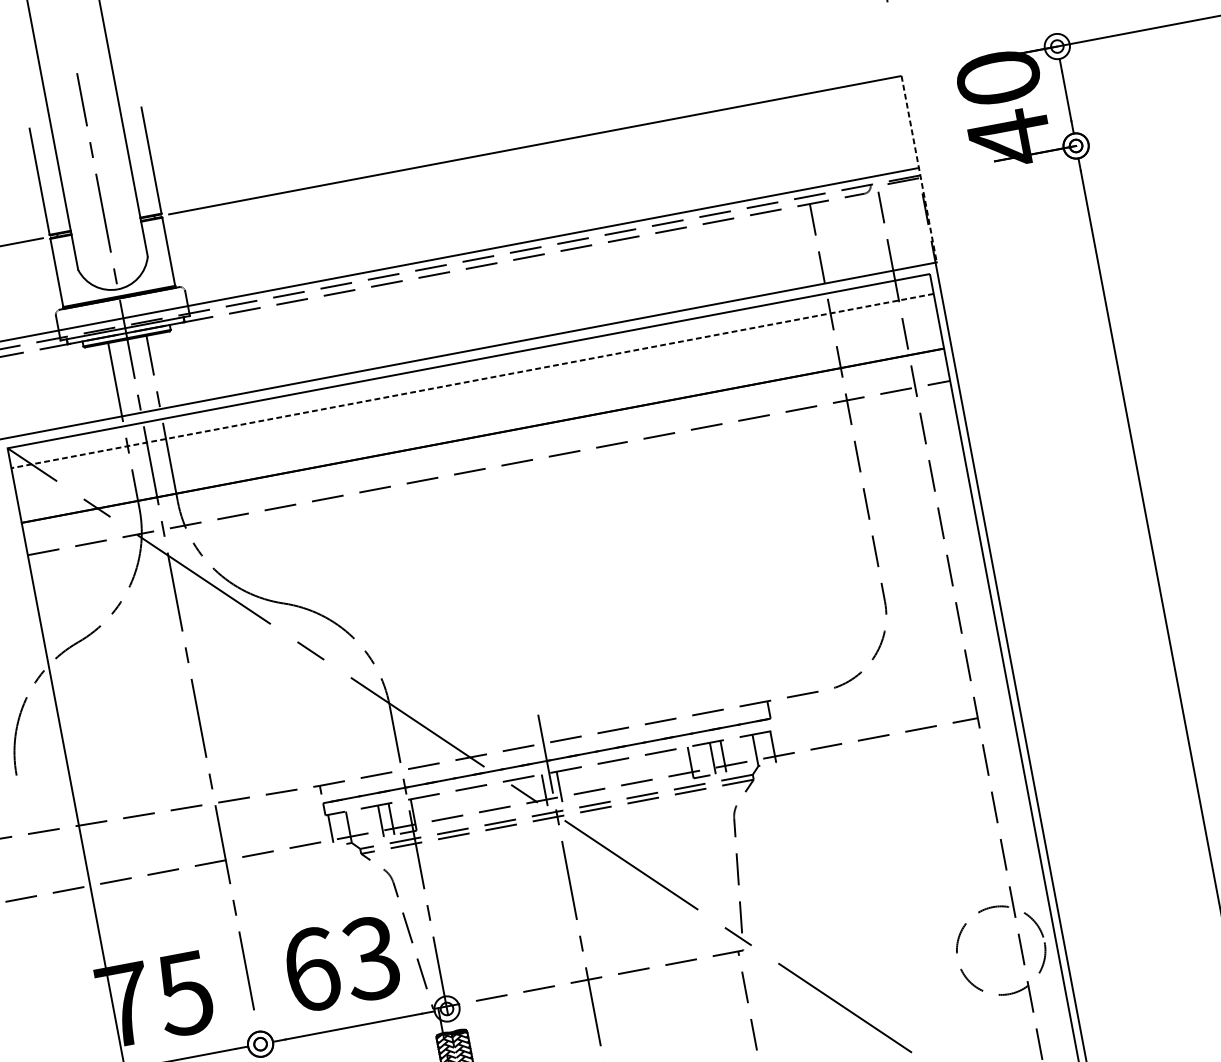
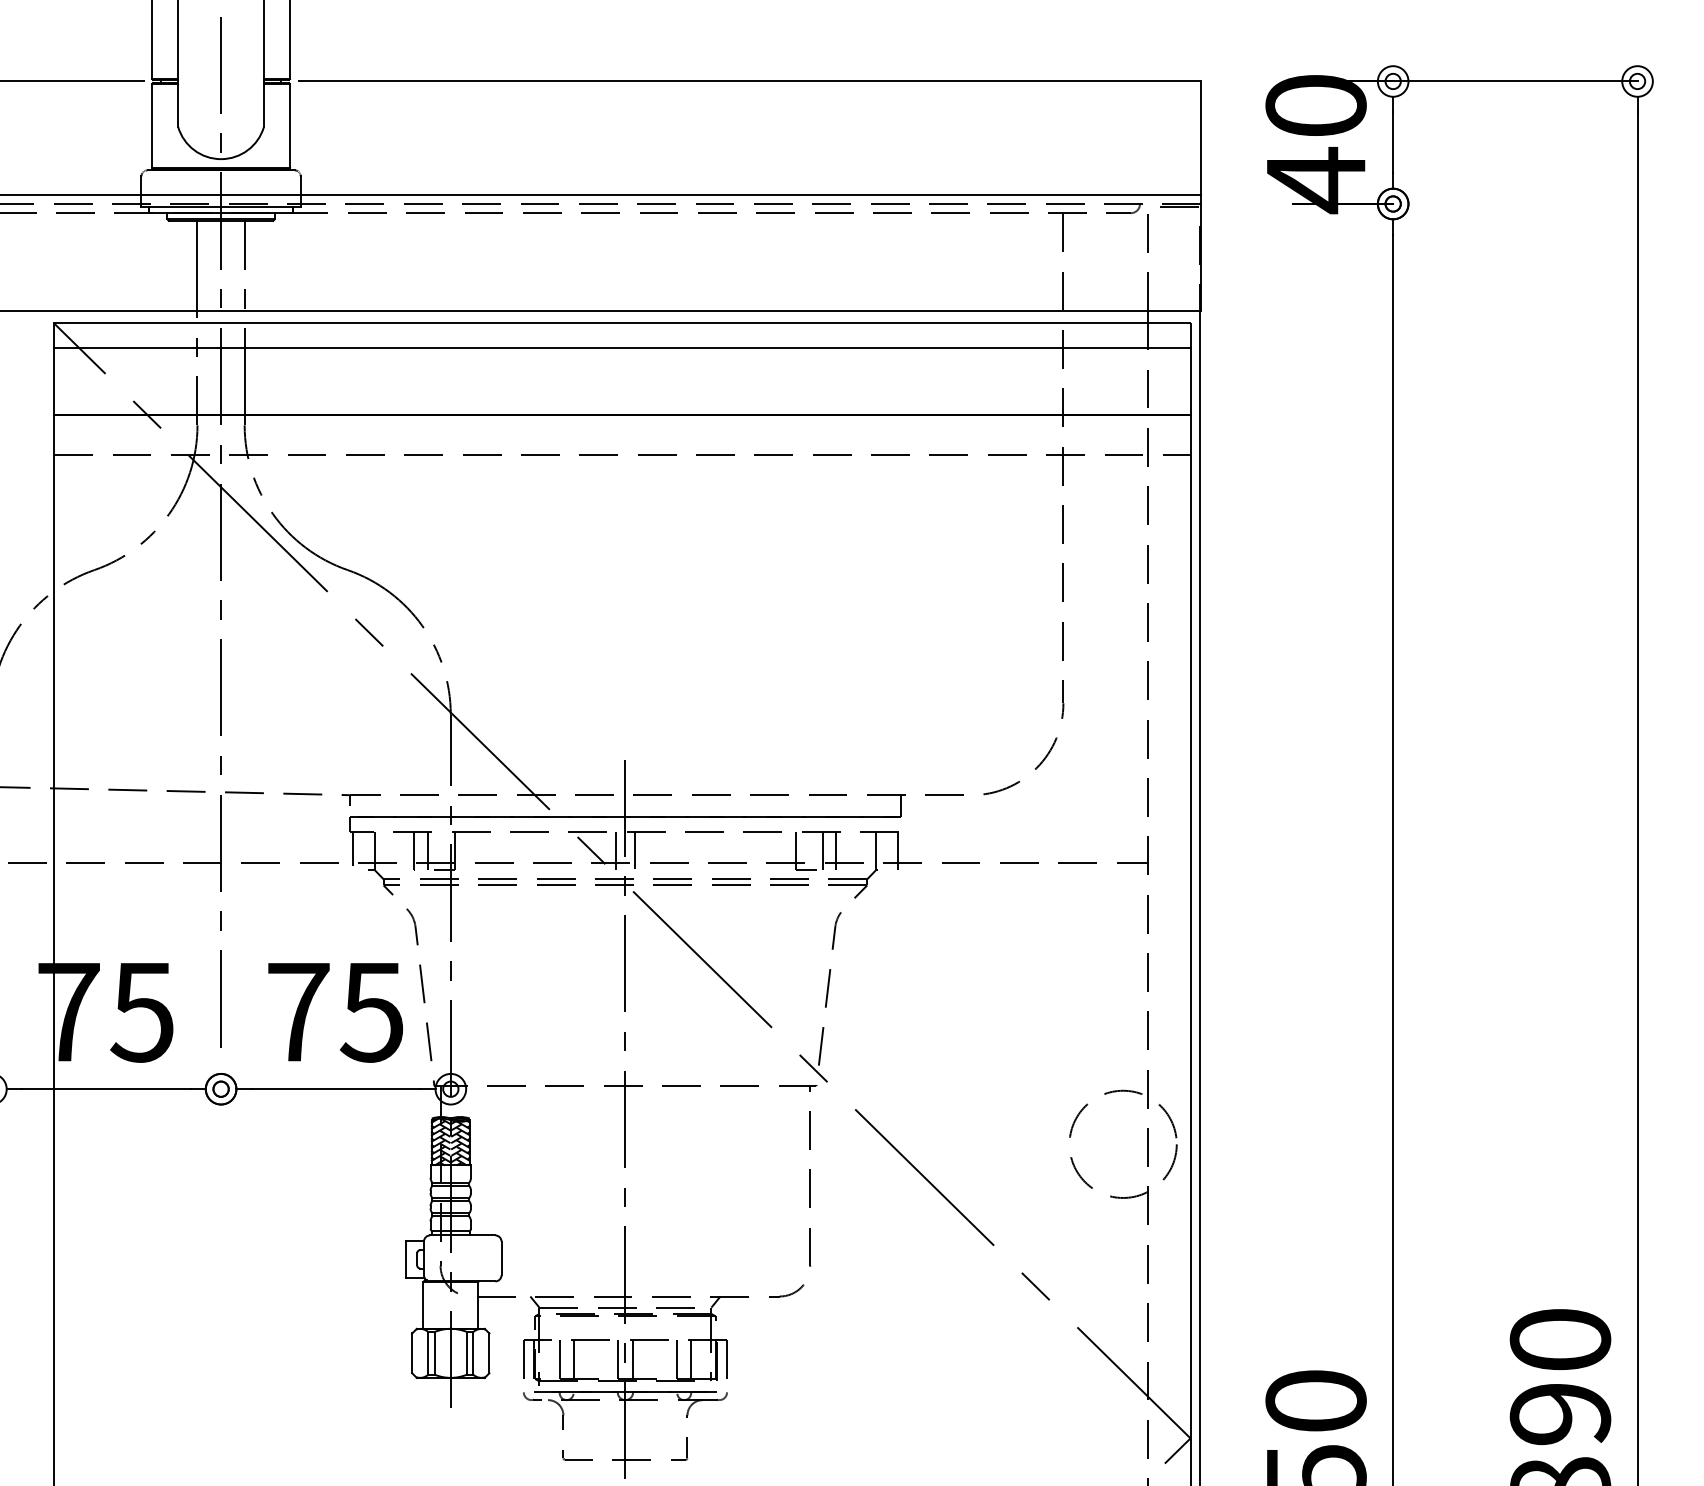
line: (919, 169) -> (1201, 196), dashed -> solid
line: (471, 380) -> (621, 347), dashed -> solid
text: (341, 963) -> (335, 1011), 63 -> 75

